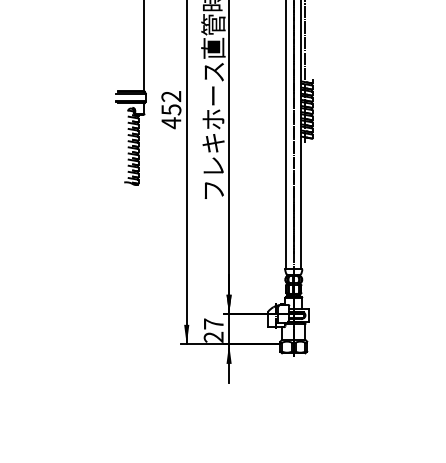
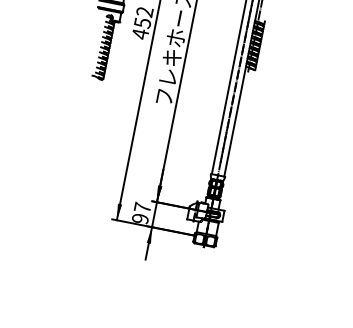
text: (213, 336) -> (140, 218), 27 -> 97

